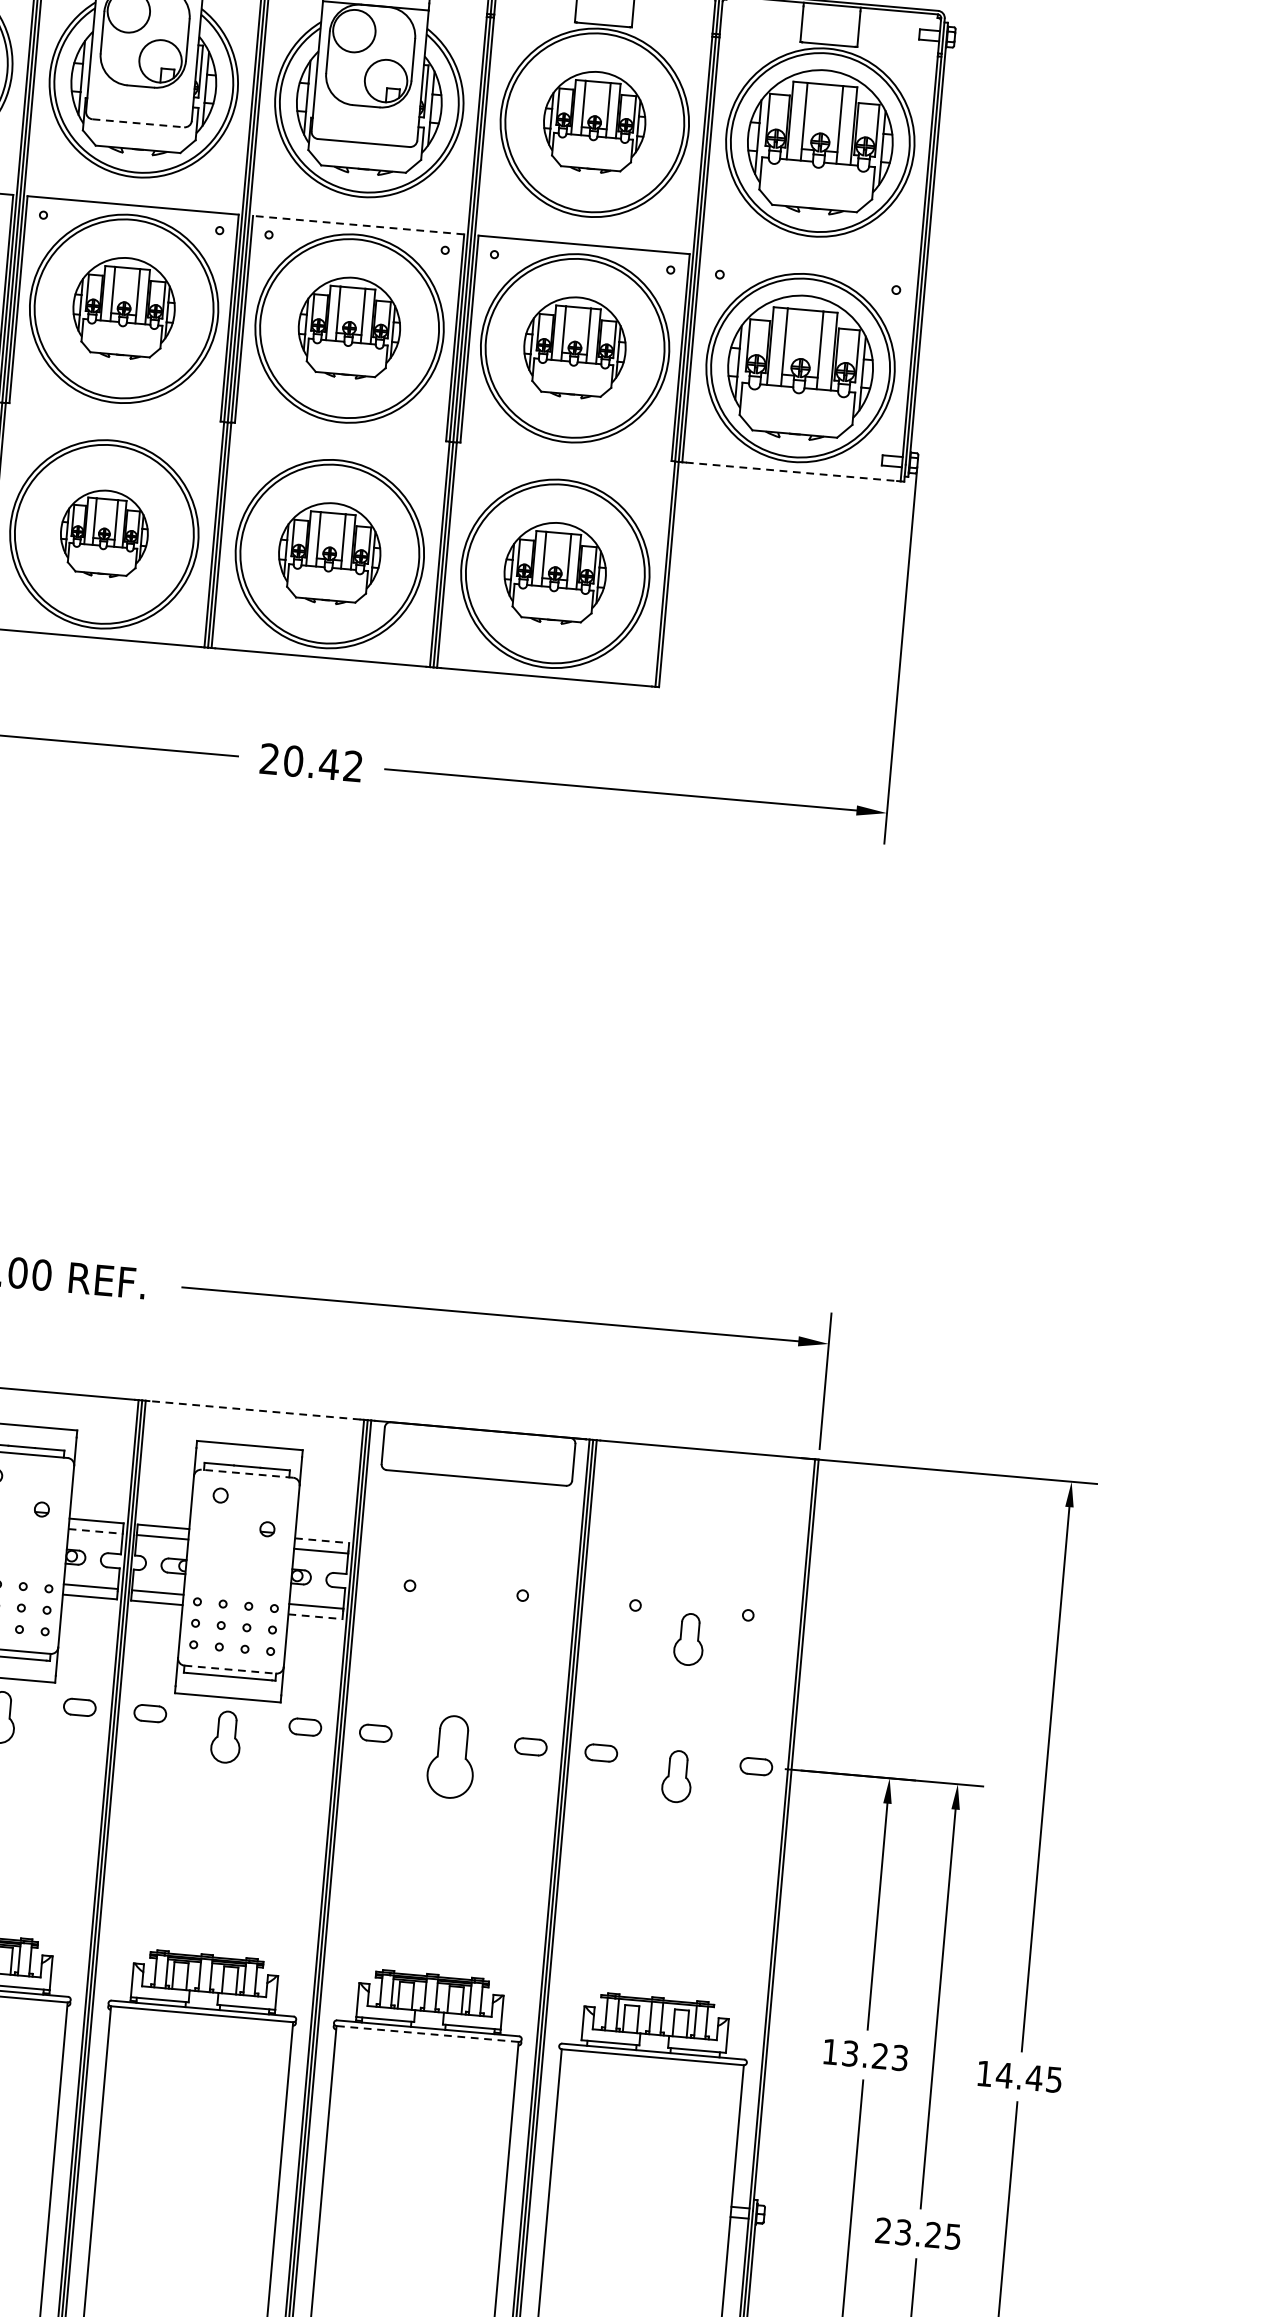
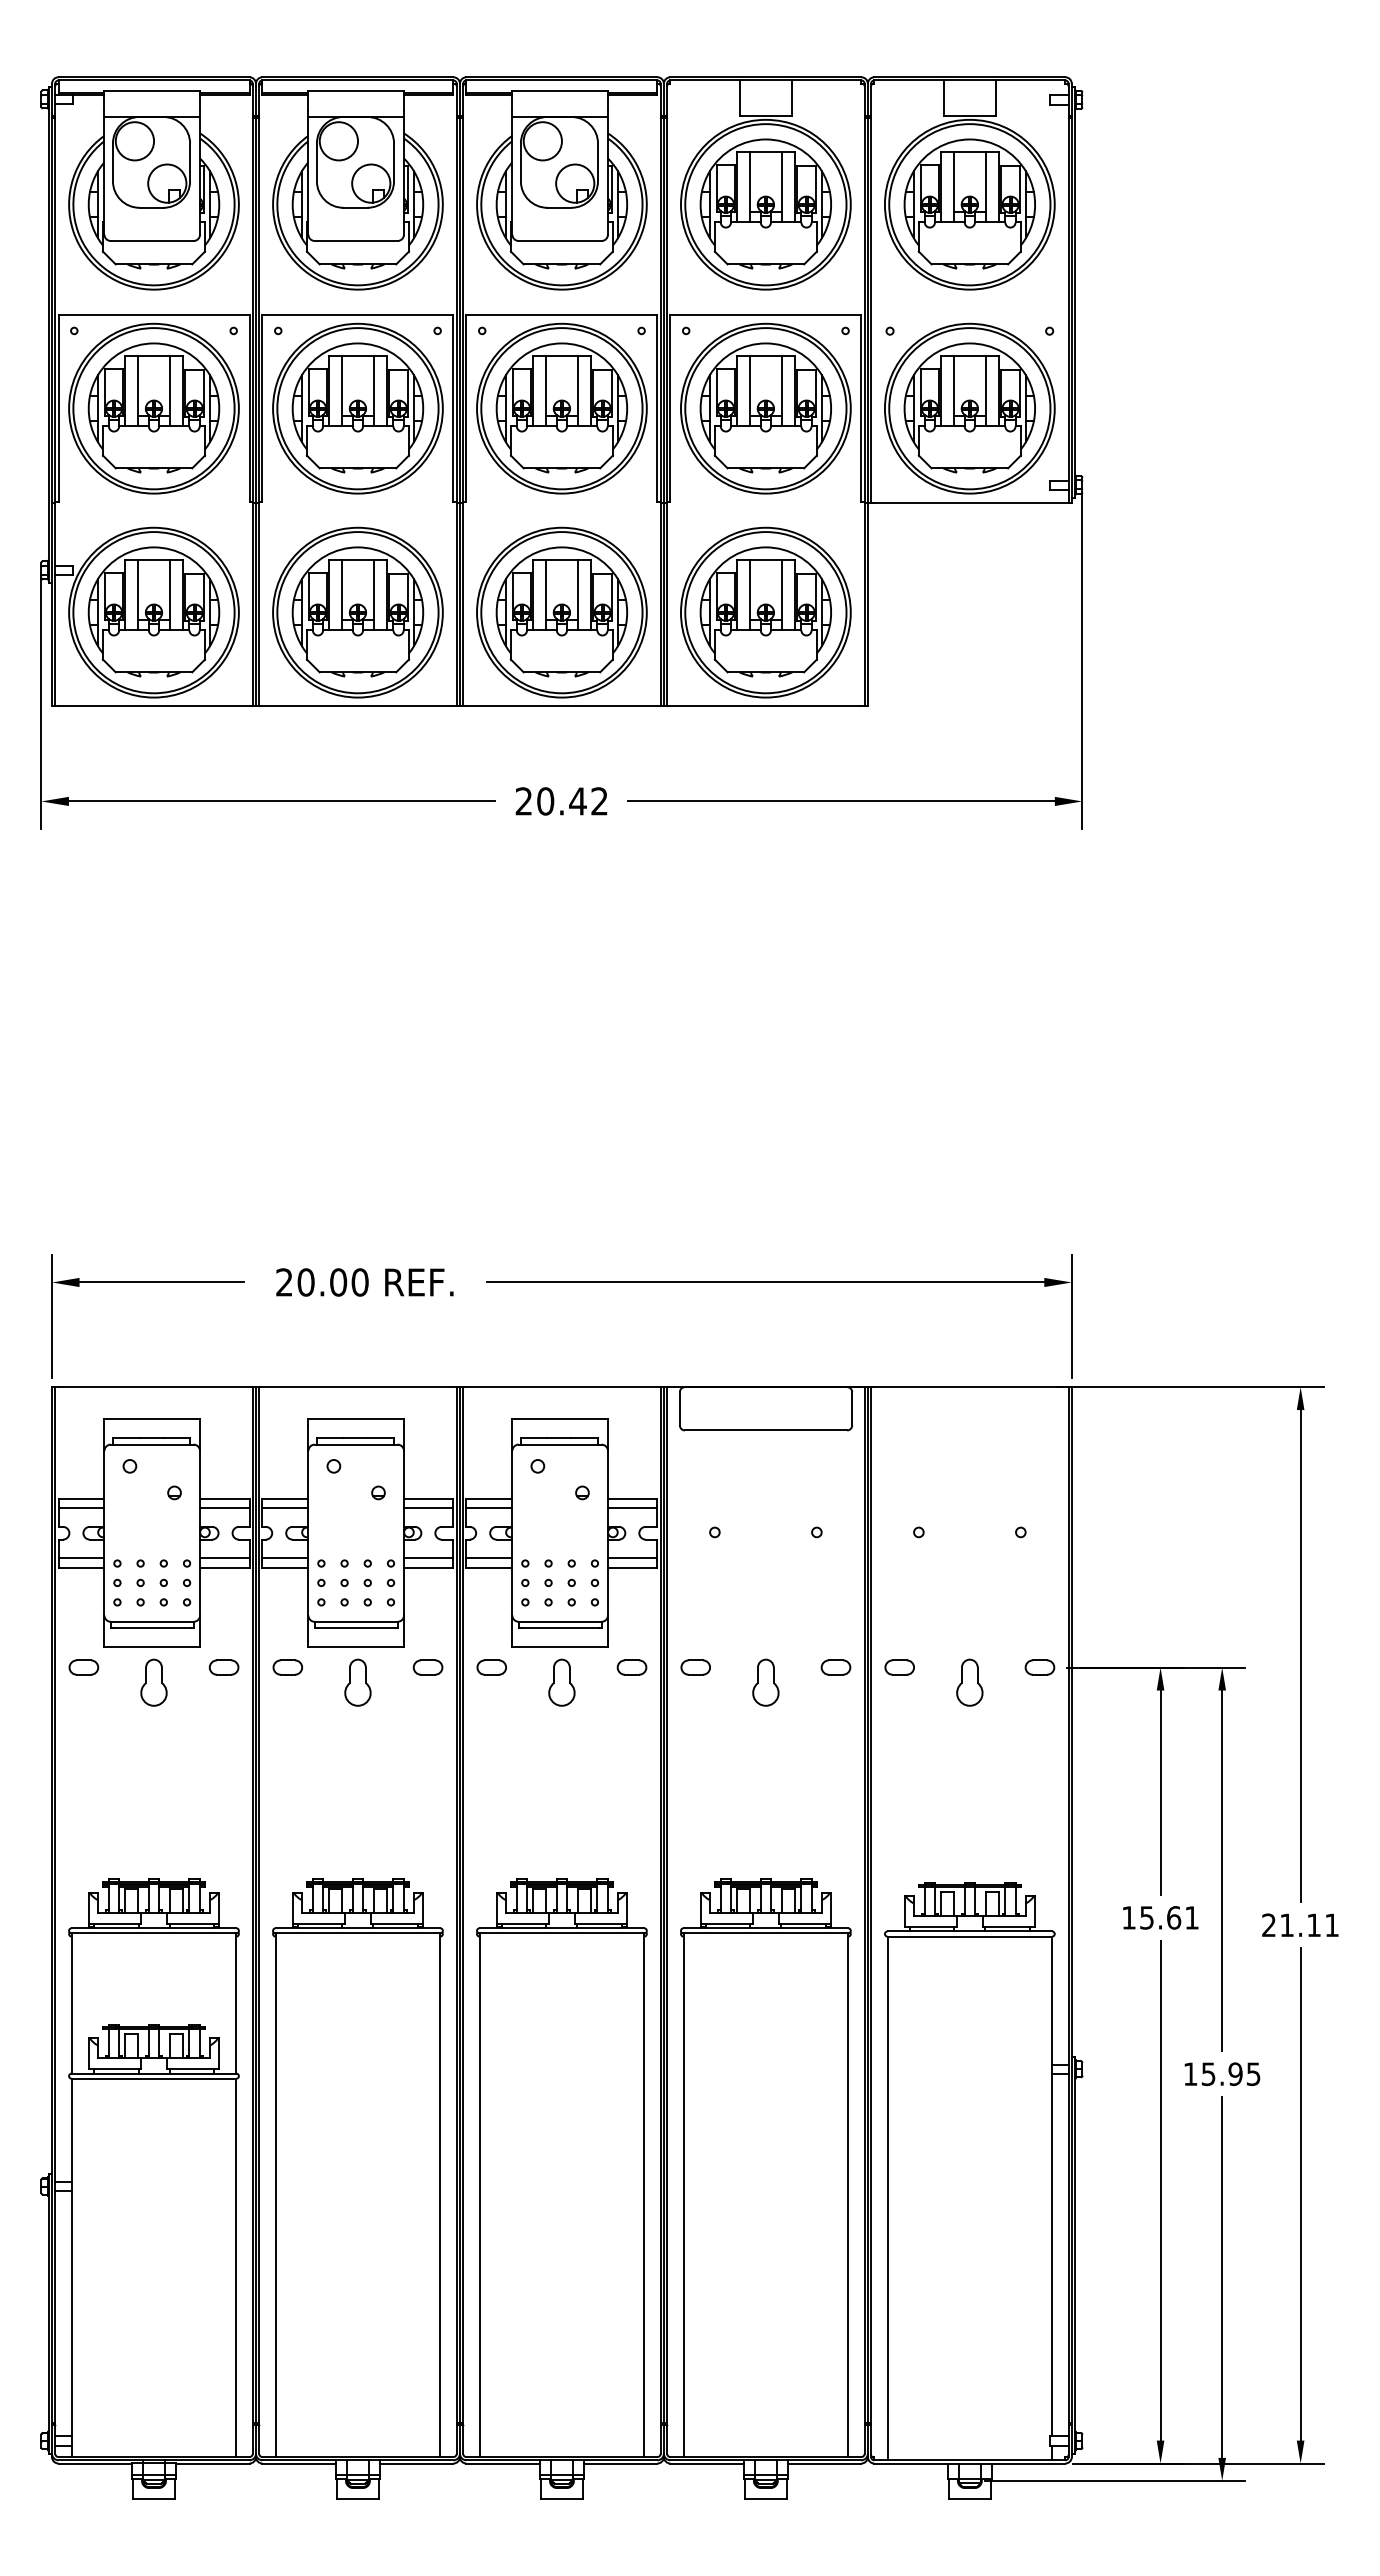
part: (594, 121) -> (765, 203), size x1.43
line: (138, 123) -> (356, 241), dashed -> solid
line: (358, 225) -> (561, 315), dashed -> solid
part: (123, 307) -> (357, 407), size x1.43
part: (349, 327) -> (561, 407), size x1.43
part: (574, 346) -> (765, 407), size x1.43
line: (791, 471) -> (969, 502), dashed -> solid
part: (103, 533) -> (357, 611), size x1.67
part: (329, 552) -> (561, 611), size x1.43
part: (555, 572) -> (765, 611), size x1.43
line: (254, 1410) -> (561, 1387), dashed -> solid
line: (246, 1473) -> (559, 1444), dashed -> solid
line: (95, 1531) -> (428, 1508), dashed -> solid
line: (322, 1540) -> (632, 1498), dashed -> solid
line: (315, 1616) -> (632, 1567), dashed -> solid
part: (688, 1639) -> (969, 1558), removed
line: (230, 1669) -> (560, 1621), dashed -> solid
part: (451, 1756) -> (765, 1682), size x0.62
line: (427, 2034) -> (765, 1933), dashed -> solid
text: (875, 2055) -> (1169, 1917), 13.23 -> 15.61
text: (1019, 2076) -> (1300, 1925), 14.45 -> 21.11
text: (907, 2233) -> (1212, 2074), 23.25 -> 15.95

